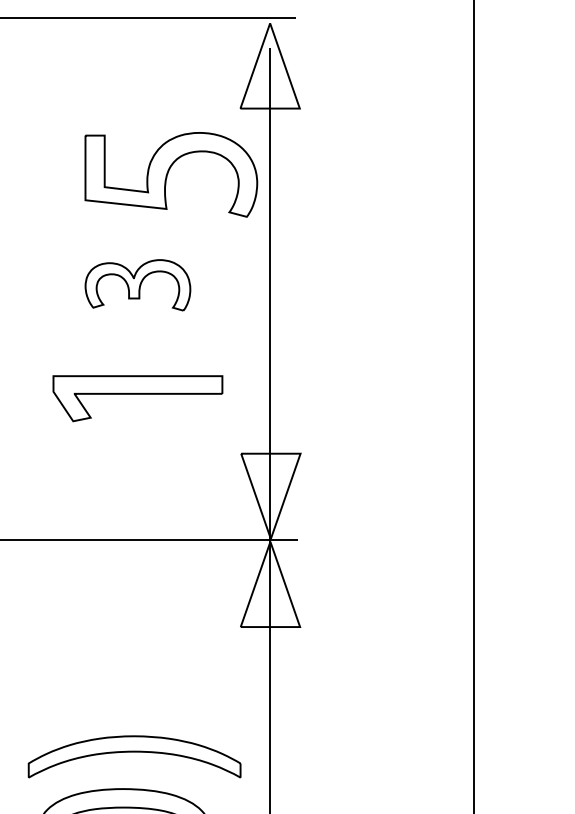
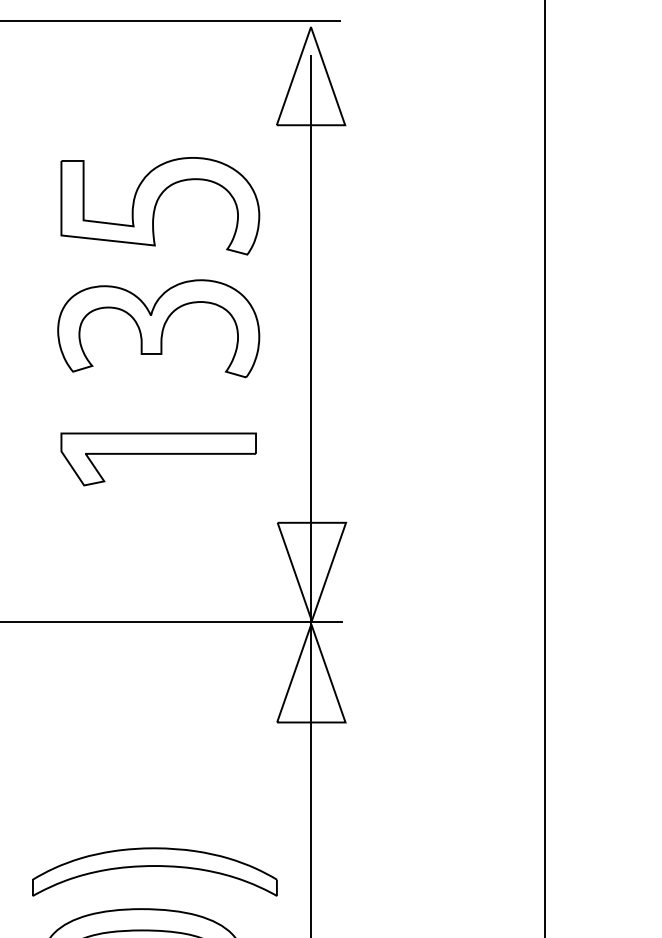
part: (171, 174) -> (160, 205), moved
part: (137, 285) -> (158, 329), size x1.67

